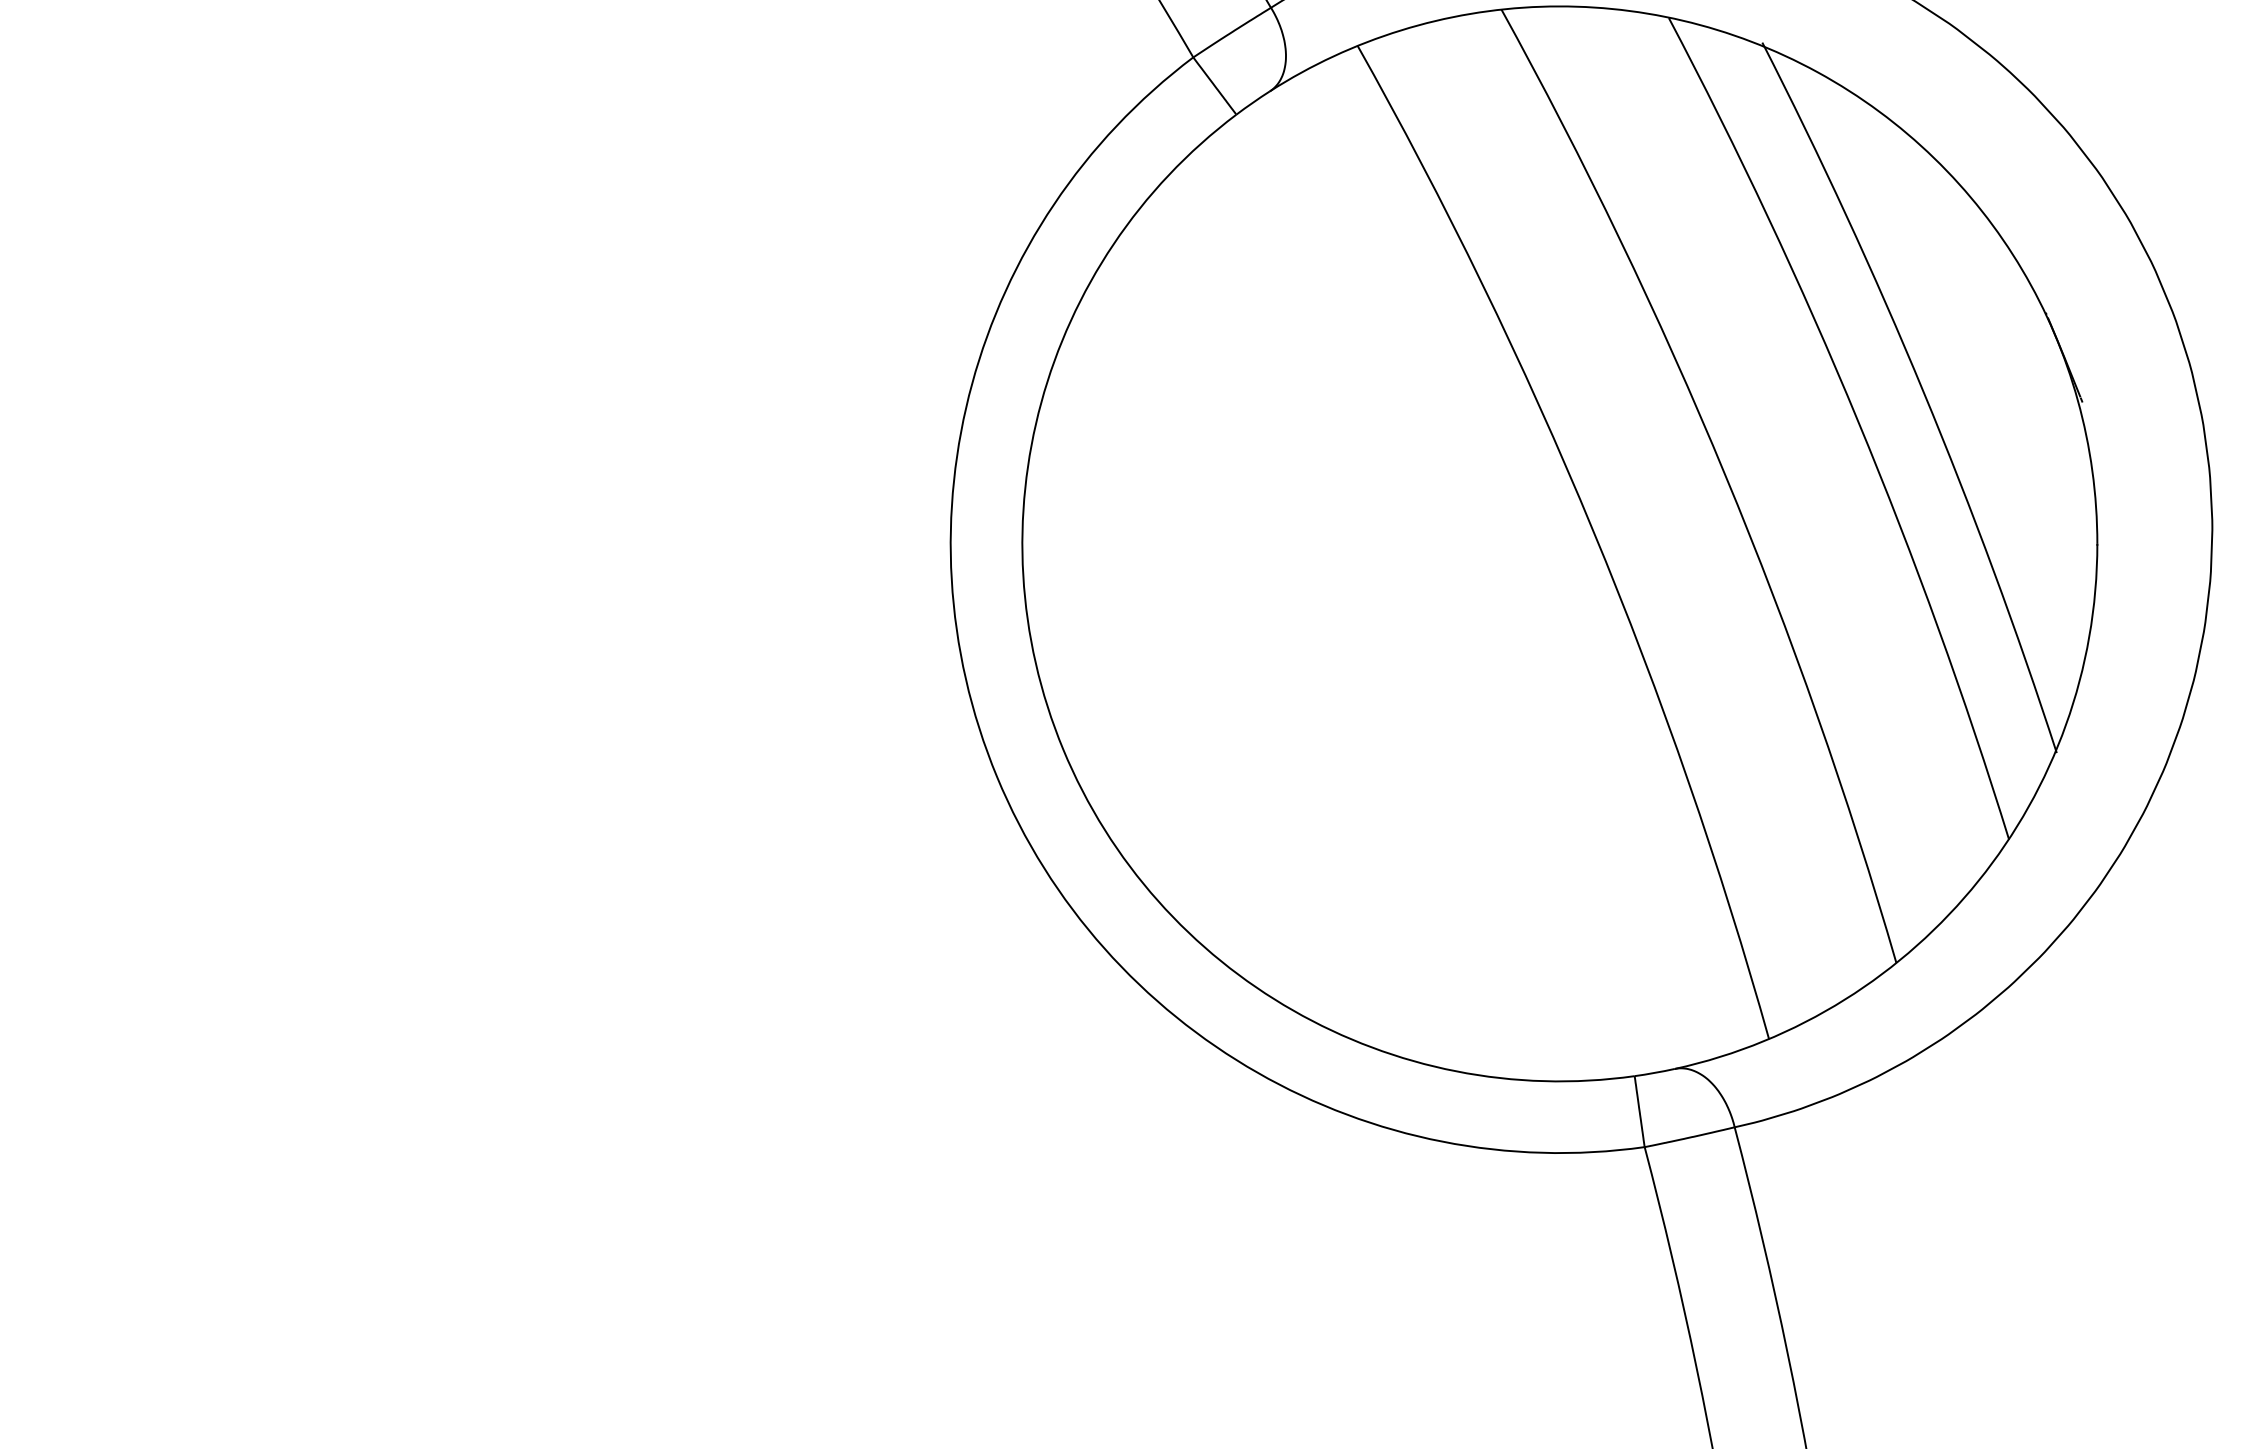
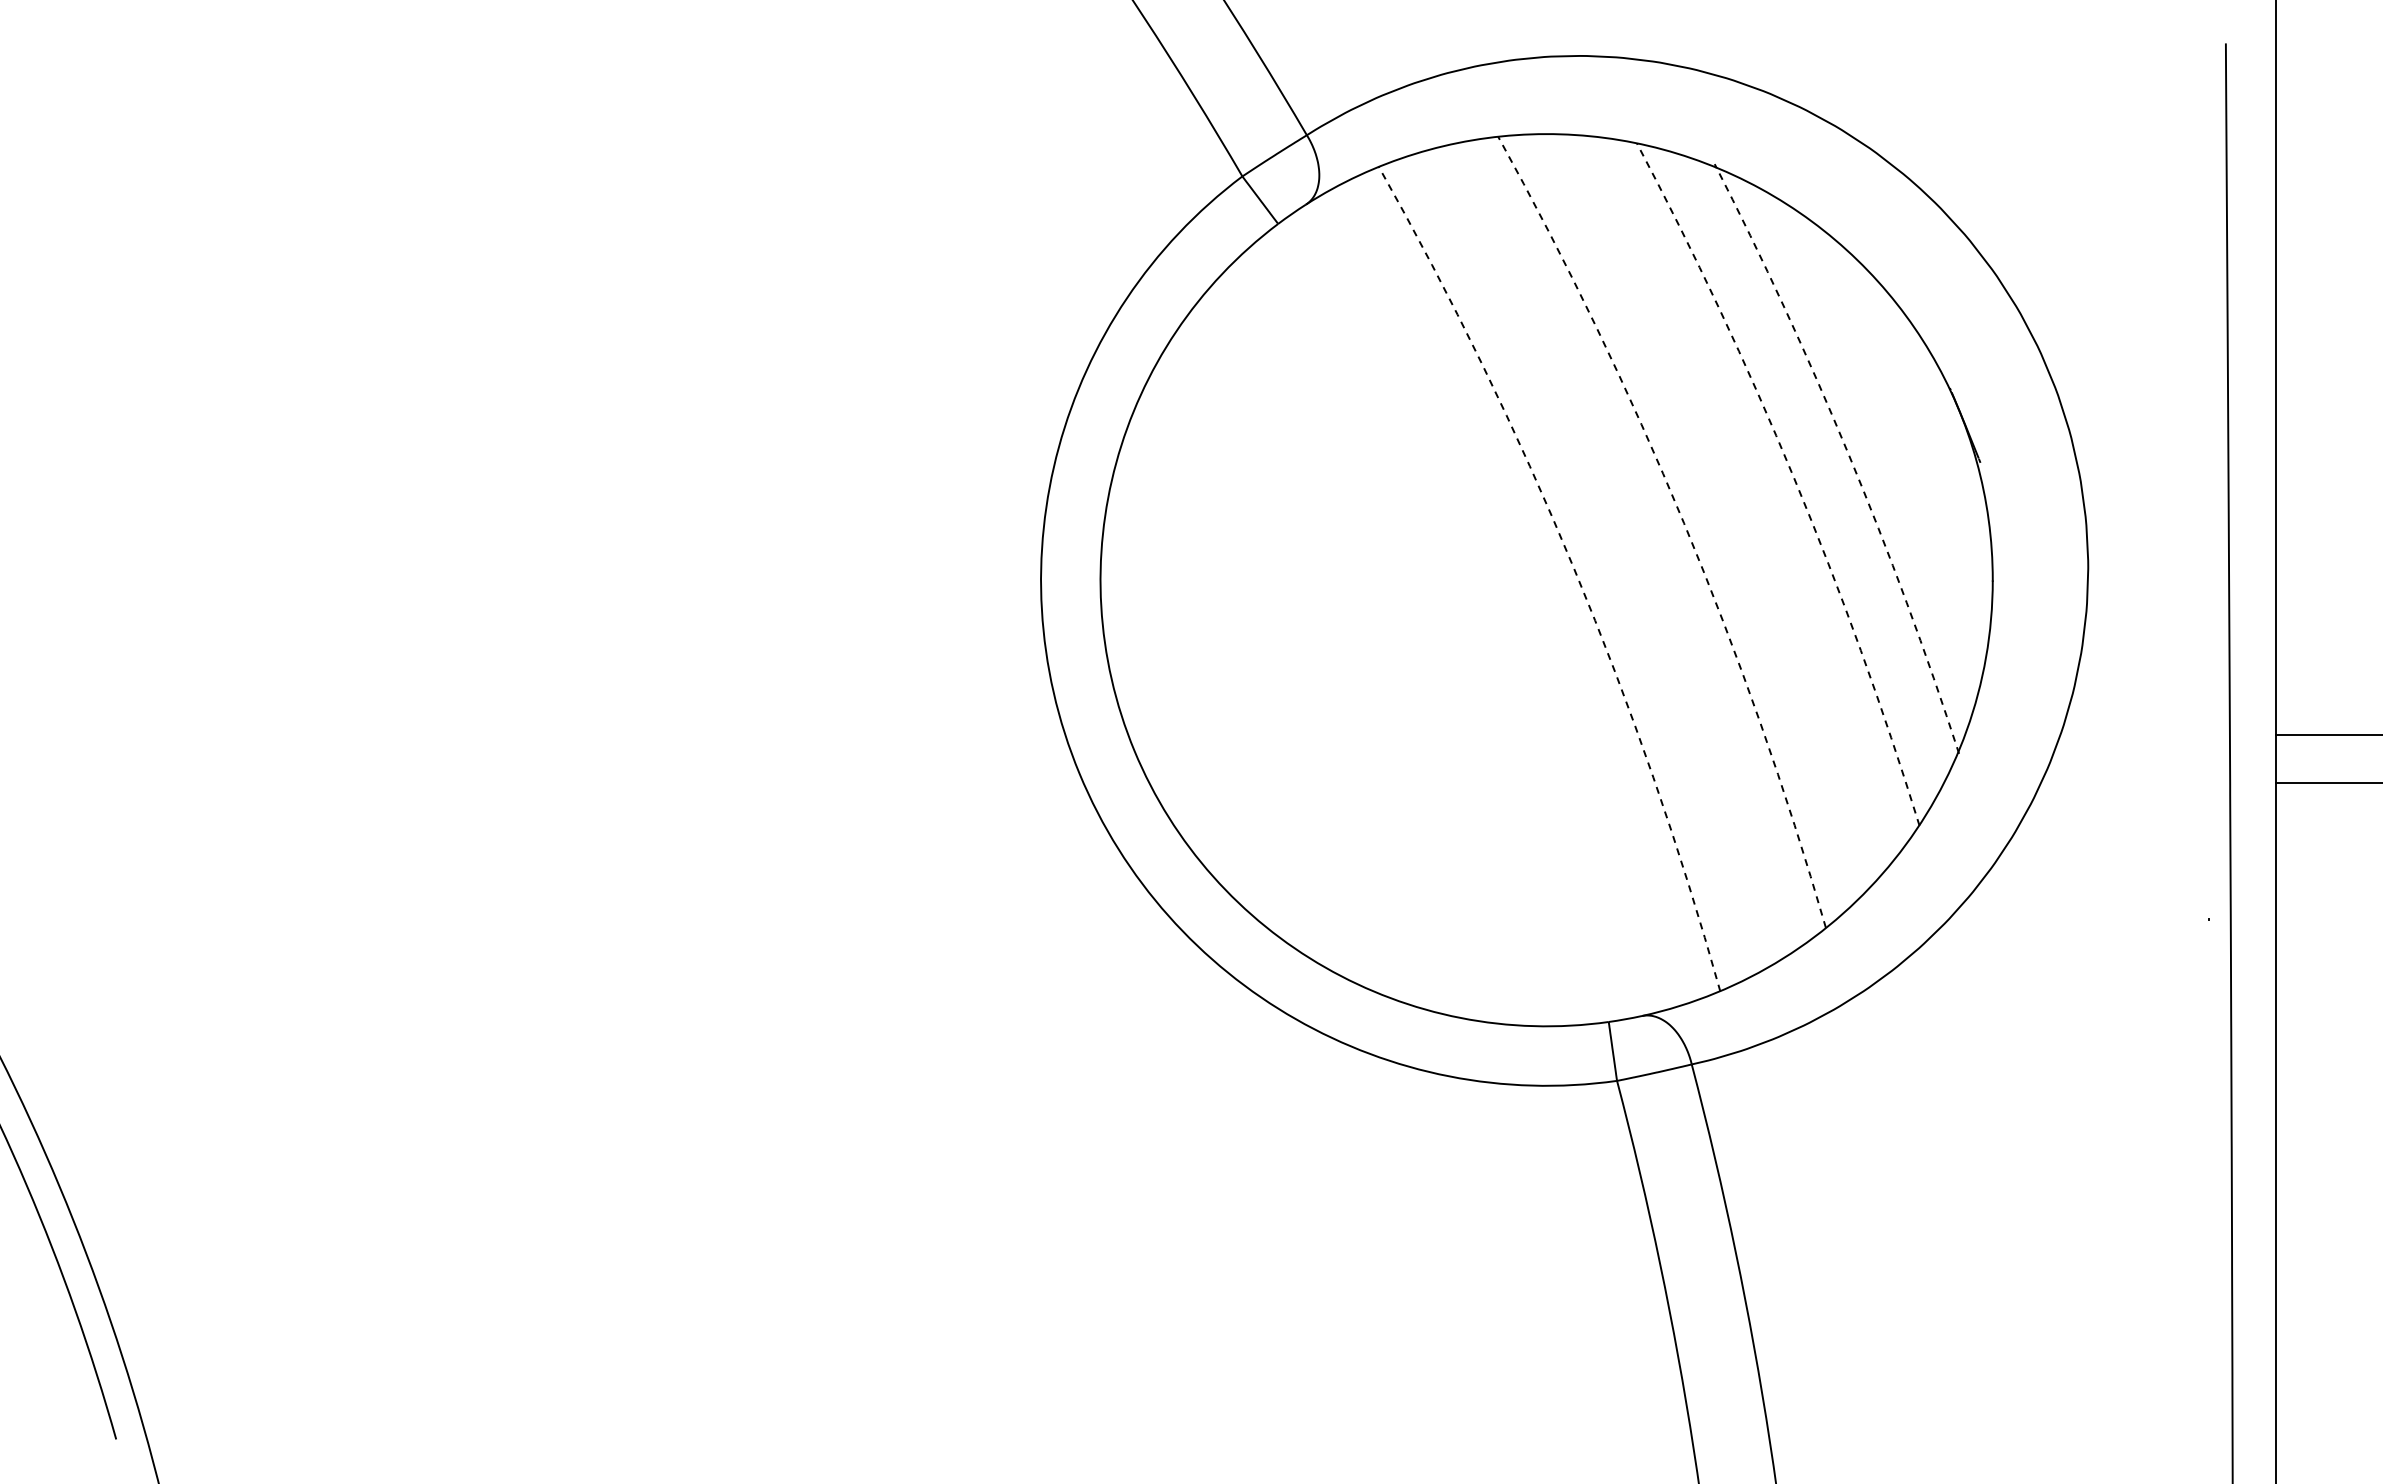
arc: (1923, 392) -> (1848, 454), solid -> dashed
arc: (1858, 421) -> (1794, 478), solid -> dashed
arc: (1725, 475) -> (1684, 523), solid -> dashed
arc: (1593, 529) -> (1574, 568), solid -> dashed

